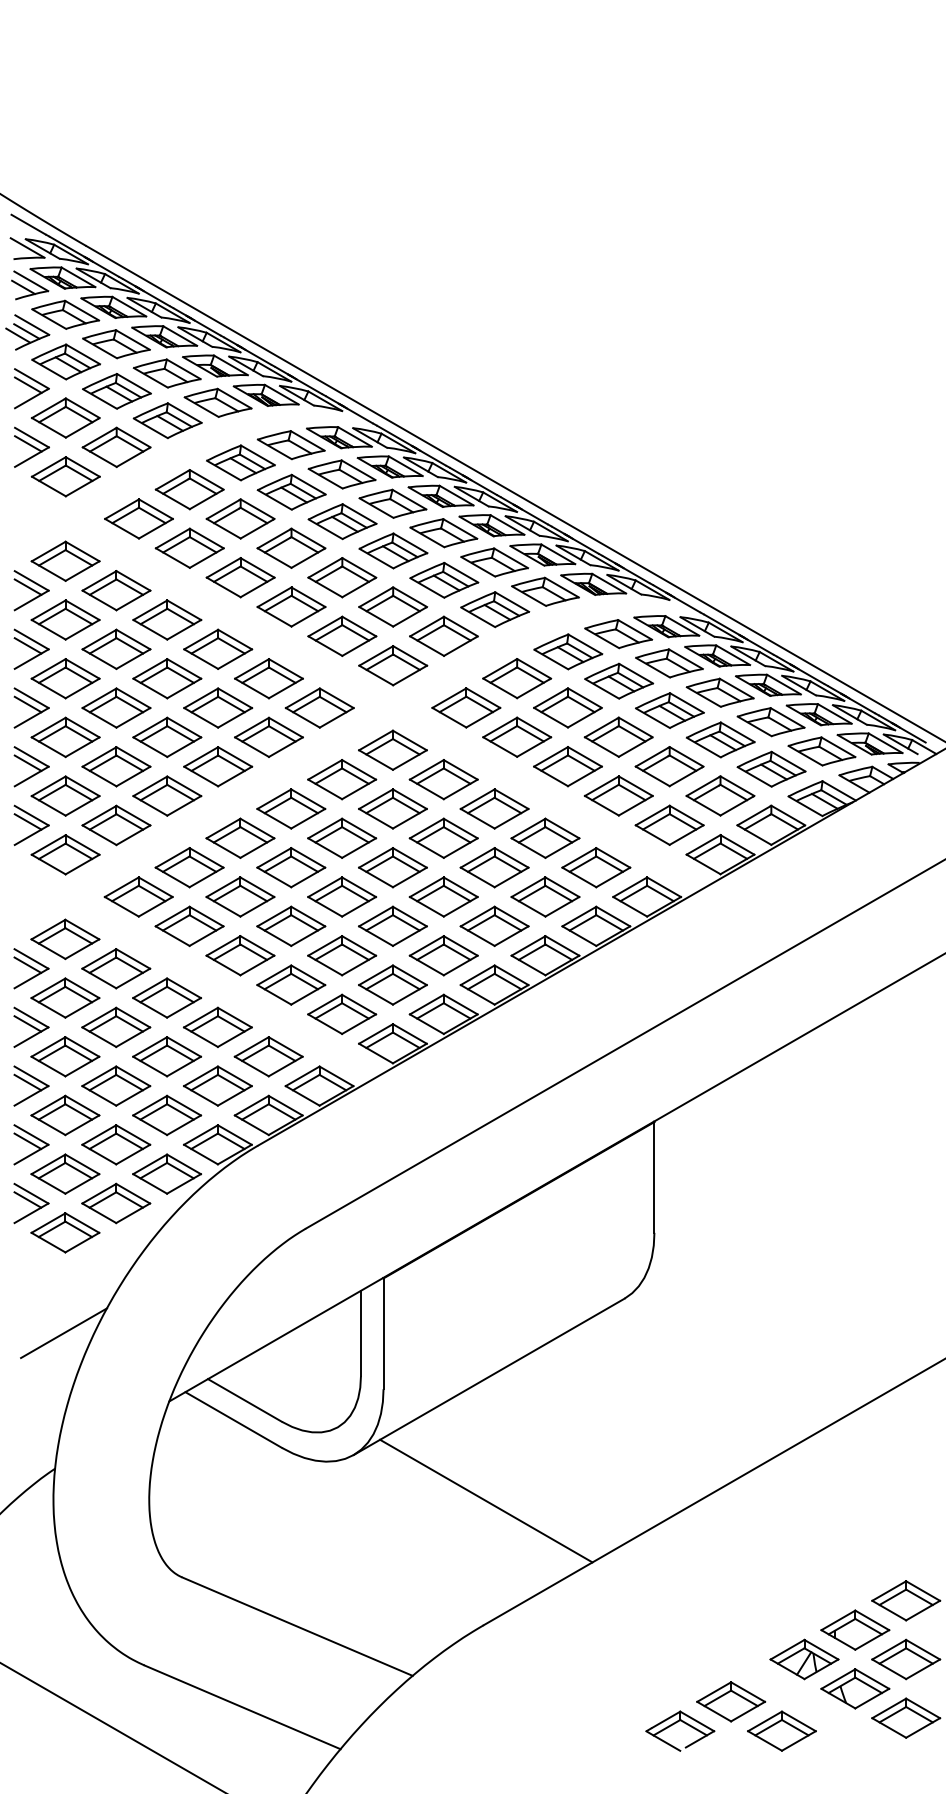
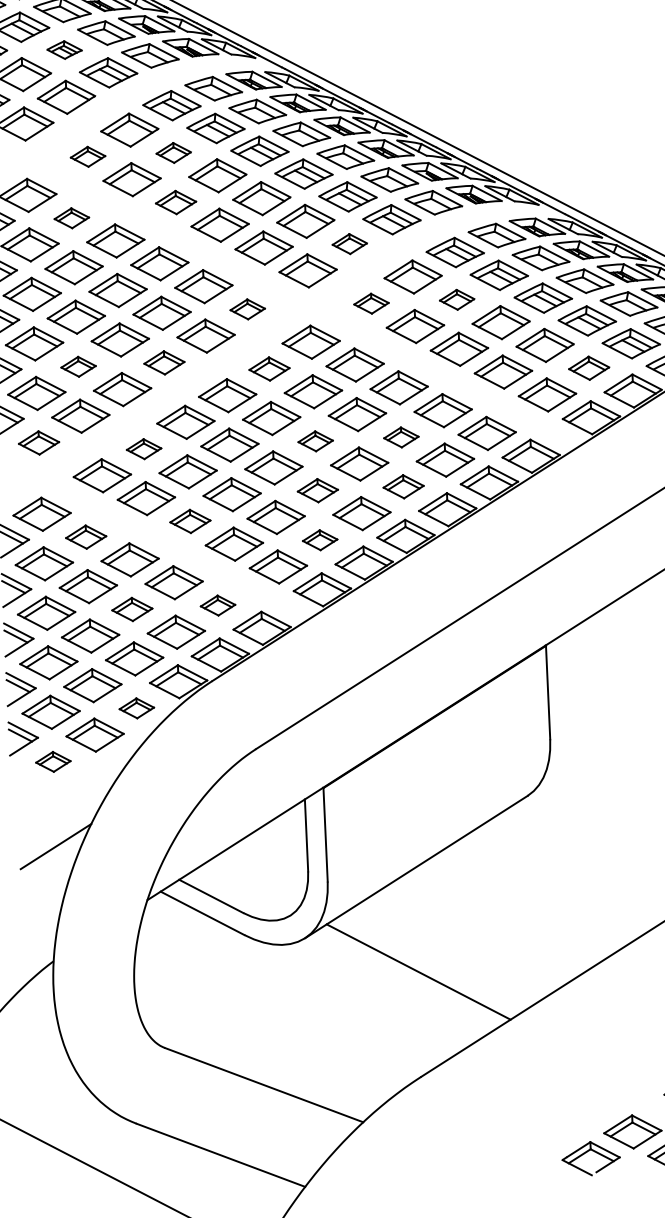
part: (116, 391) -> (64, 50), size x0.6
part: (138, 518) -> (87, 156), size x0.6
part: (240, 518) -> (173, 152), size x0.6
part: (240, 577) -> (175, 202), size x0.7
part: (116, 590) -> (71, 218), size x0.6
part: (443, 635) -> (349, 243), size x0.6
part: (319, 707) -> (247, 308), size x0.6
part: (466, 707) -> (371, 303), size x0.6
part: (567, 707) -> (456, 299), size x0.6
part: (116, 766) -> (78, 366), size x0.6
part: (218, 766) -> (164, 362), size x0.7
part: (342, 779) -> (269, 368), size x0.7
part: (720, 795) -> (589, 367), size x0.7
part: (65, 854) -> (38, 442), size x0.7
part: (189, 867) -> (144, 448), size x0.6
part: (392, 867) -> (315, 441), size x0.6
part: (494, 867) -> (401, 437), size x0.6
part: (392, 925) -> (317, 490), size x0.7
part: (494, 925) -> (403, 486), size x0.7
part: (240, 955) -> (190, 521), size x0.7
part: (116, 968) -> (86, 536), size x0.7
part: (392, 984) -> (319, 539), size x0.6
part: (166, 1056) -> (131, 609), size x0.7
part: (268, 1056) -> (217, 605), size x0.6
part: (166, 1173) -> (136, 707), size x0.6
part: (65, 1232) -> (53, 761), size x0.6

